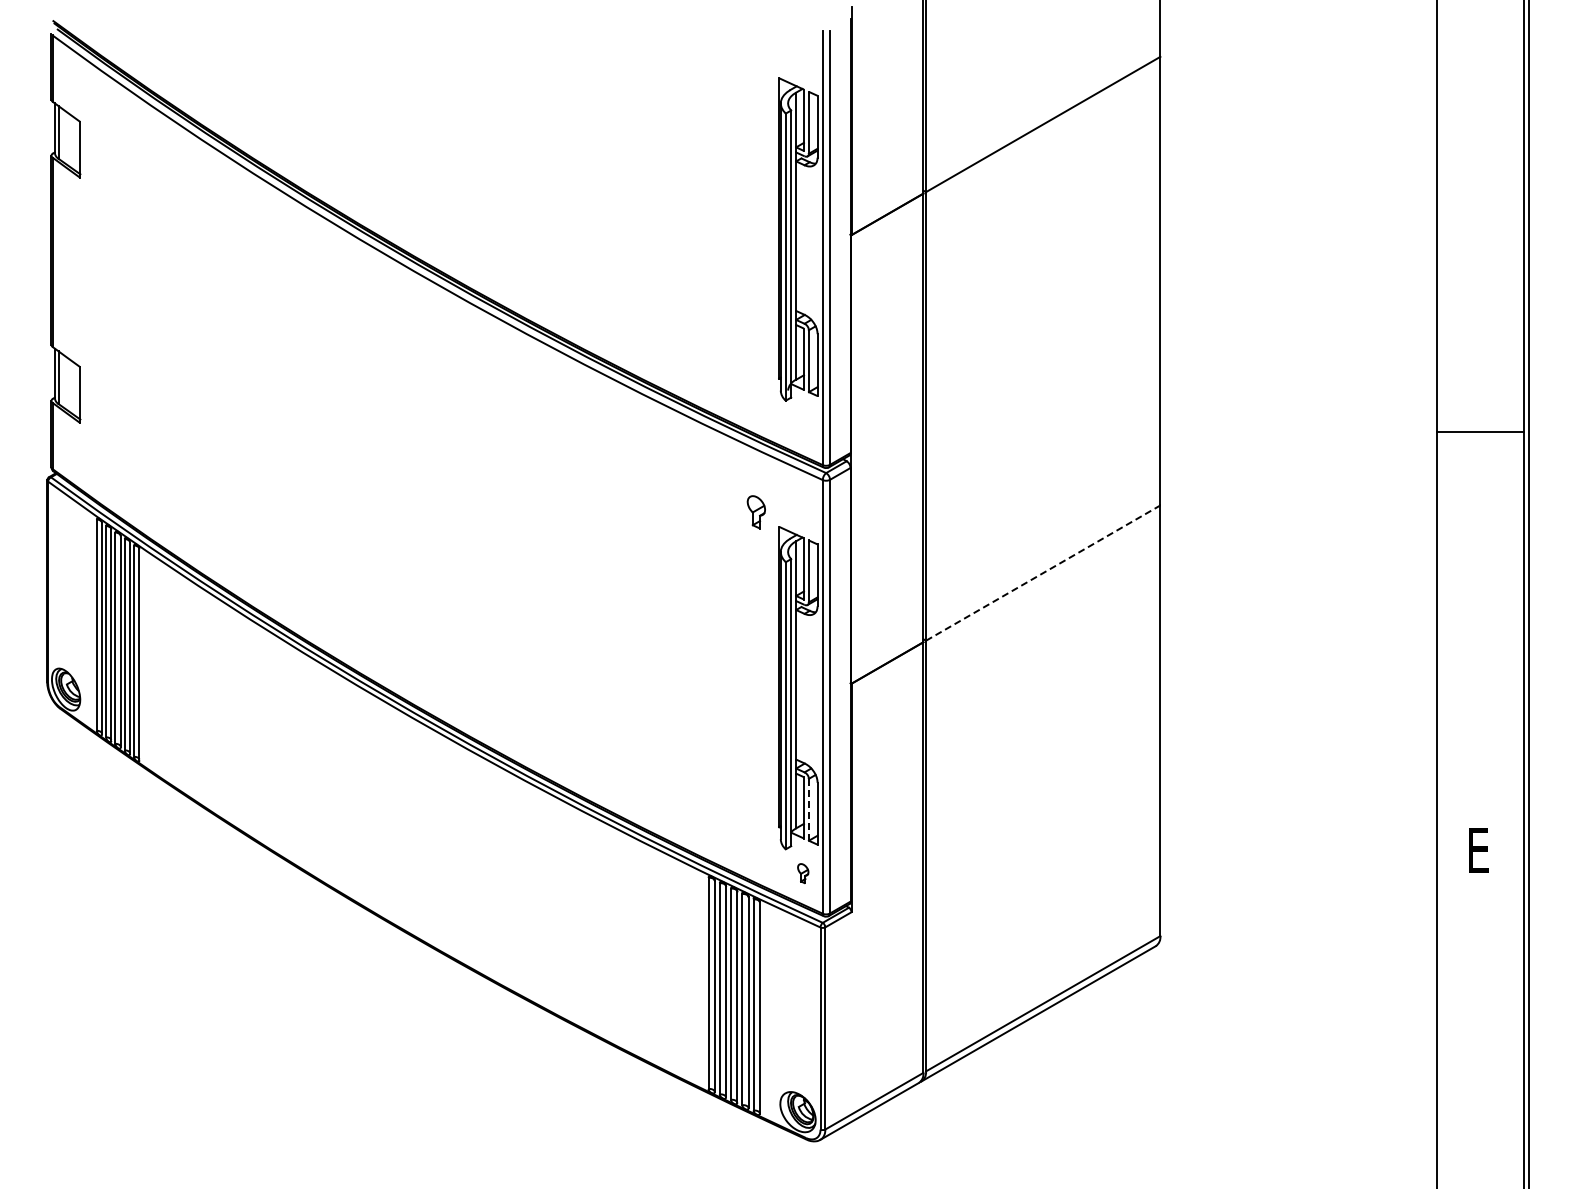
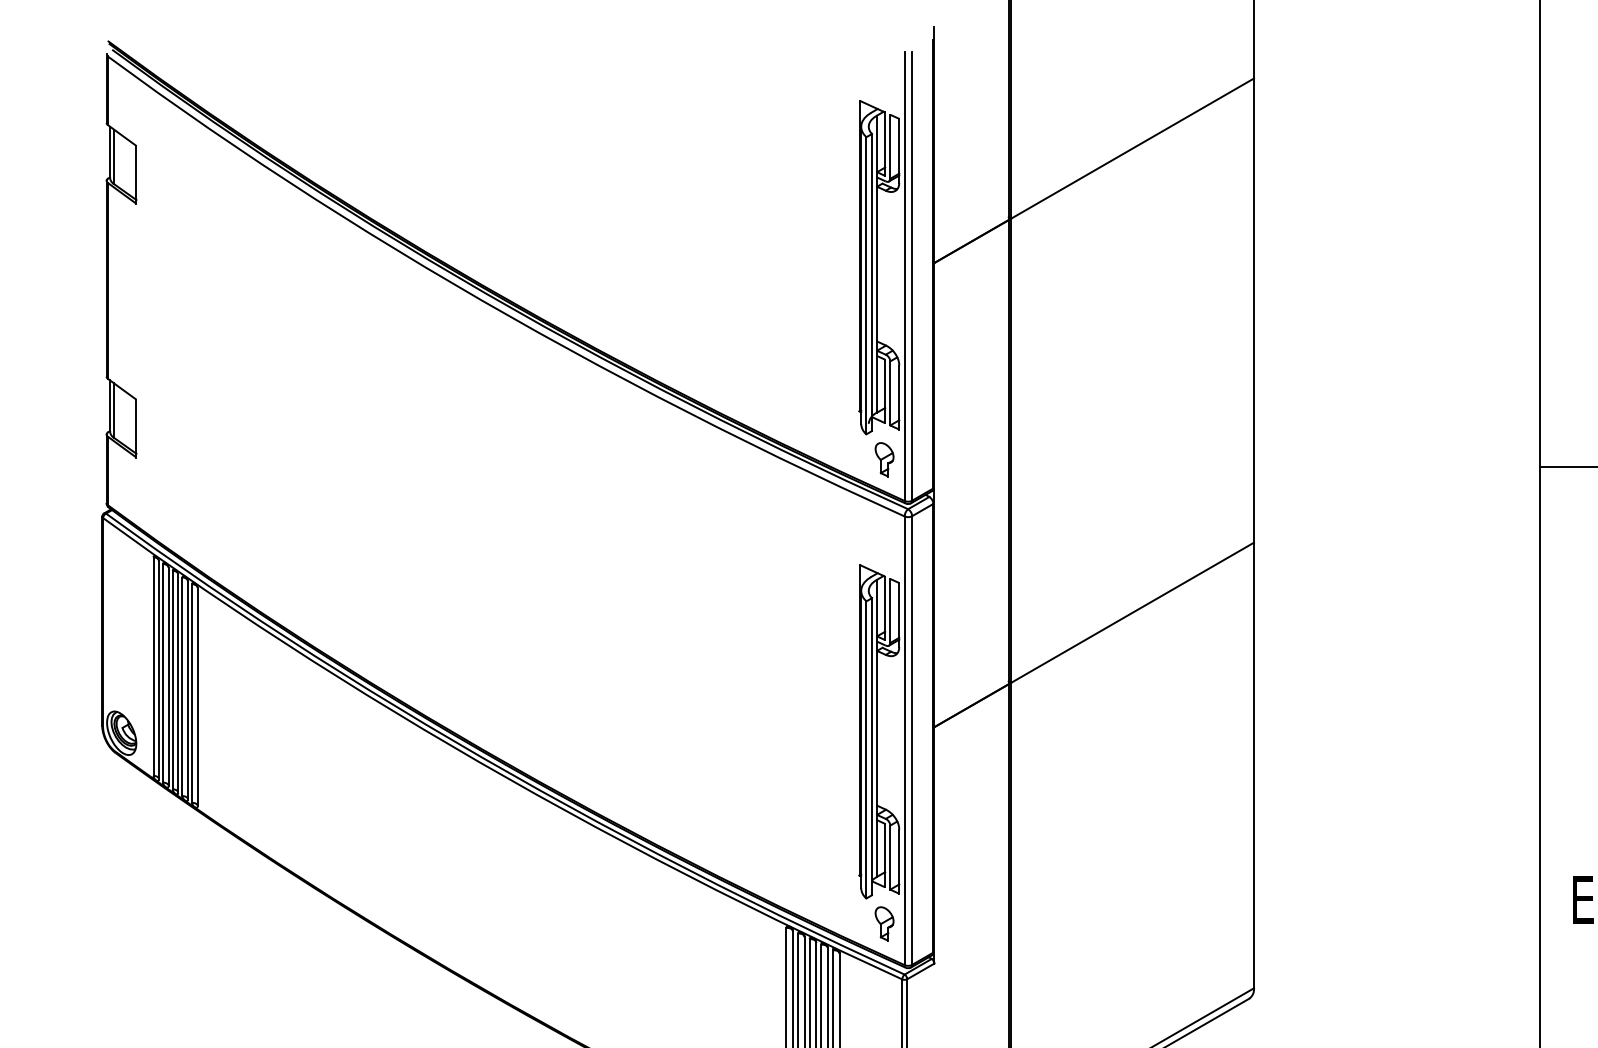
part: (755, 512) -> (883, 459), moved
line: (1043, 572) -> (1133, 612), dashed -> solid
line: (808, 809) -> (889, 857), dashed -> solid
part: (802, 873) -> (883, 923), size x1.67

